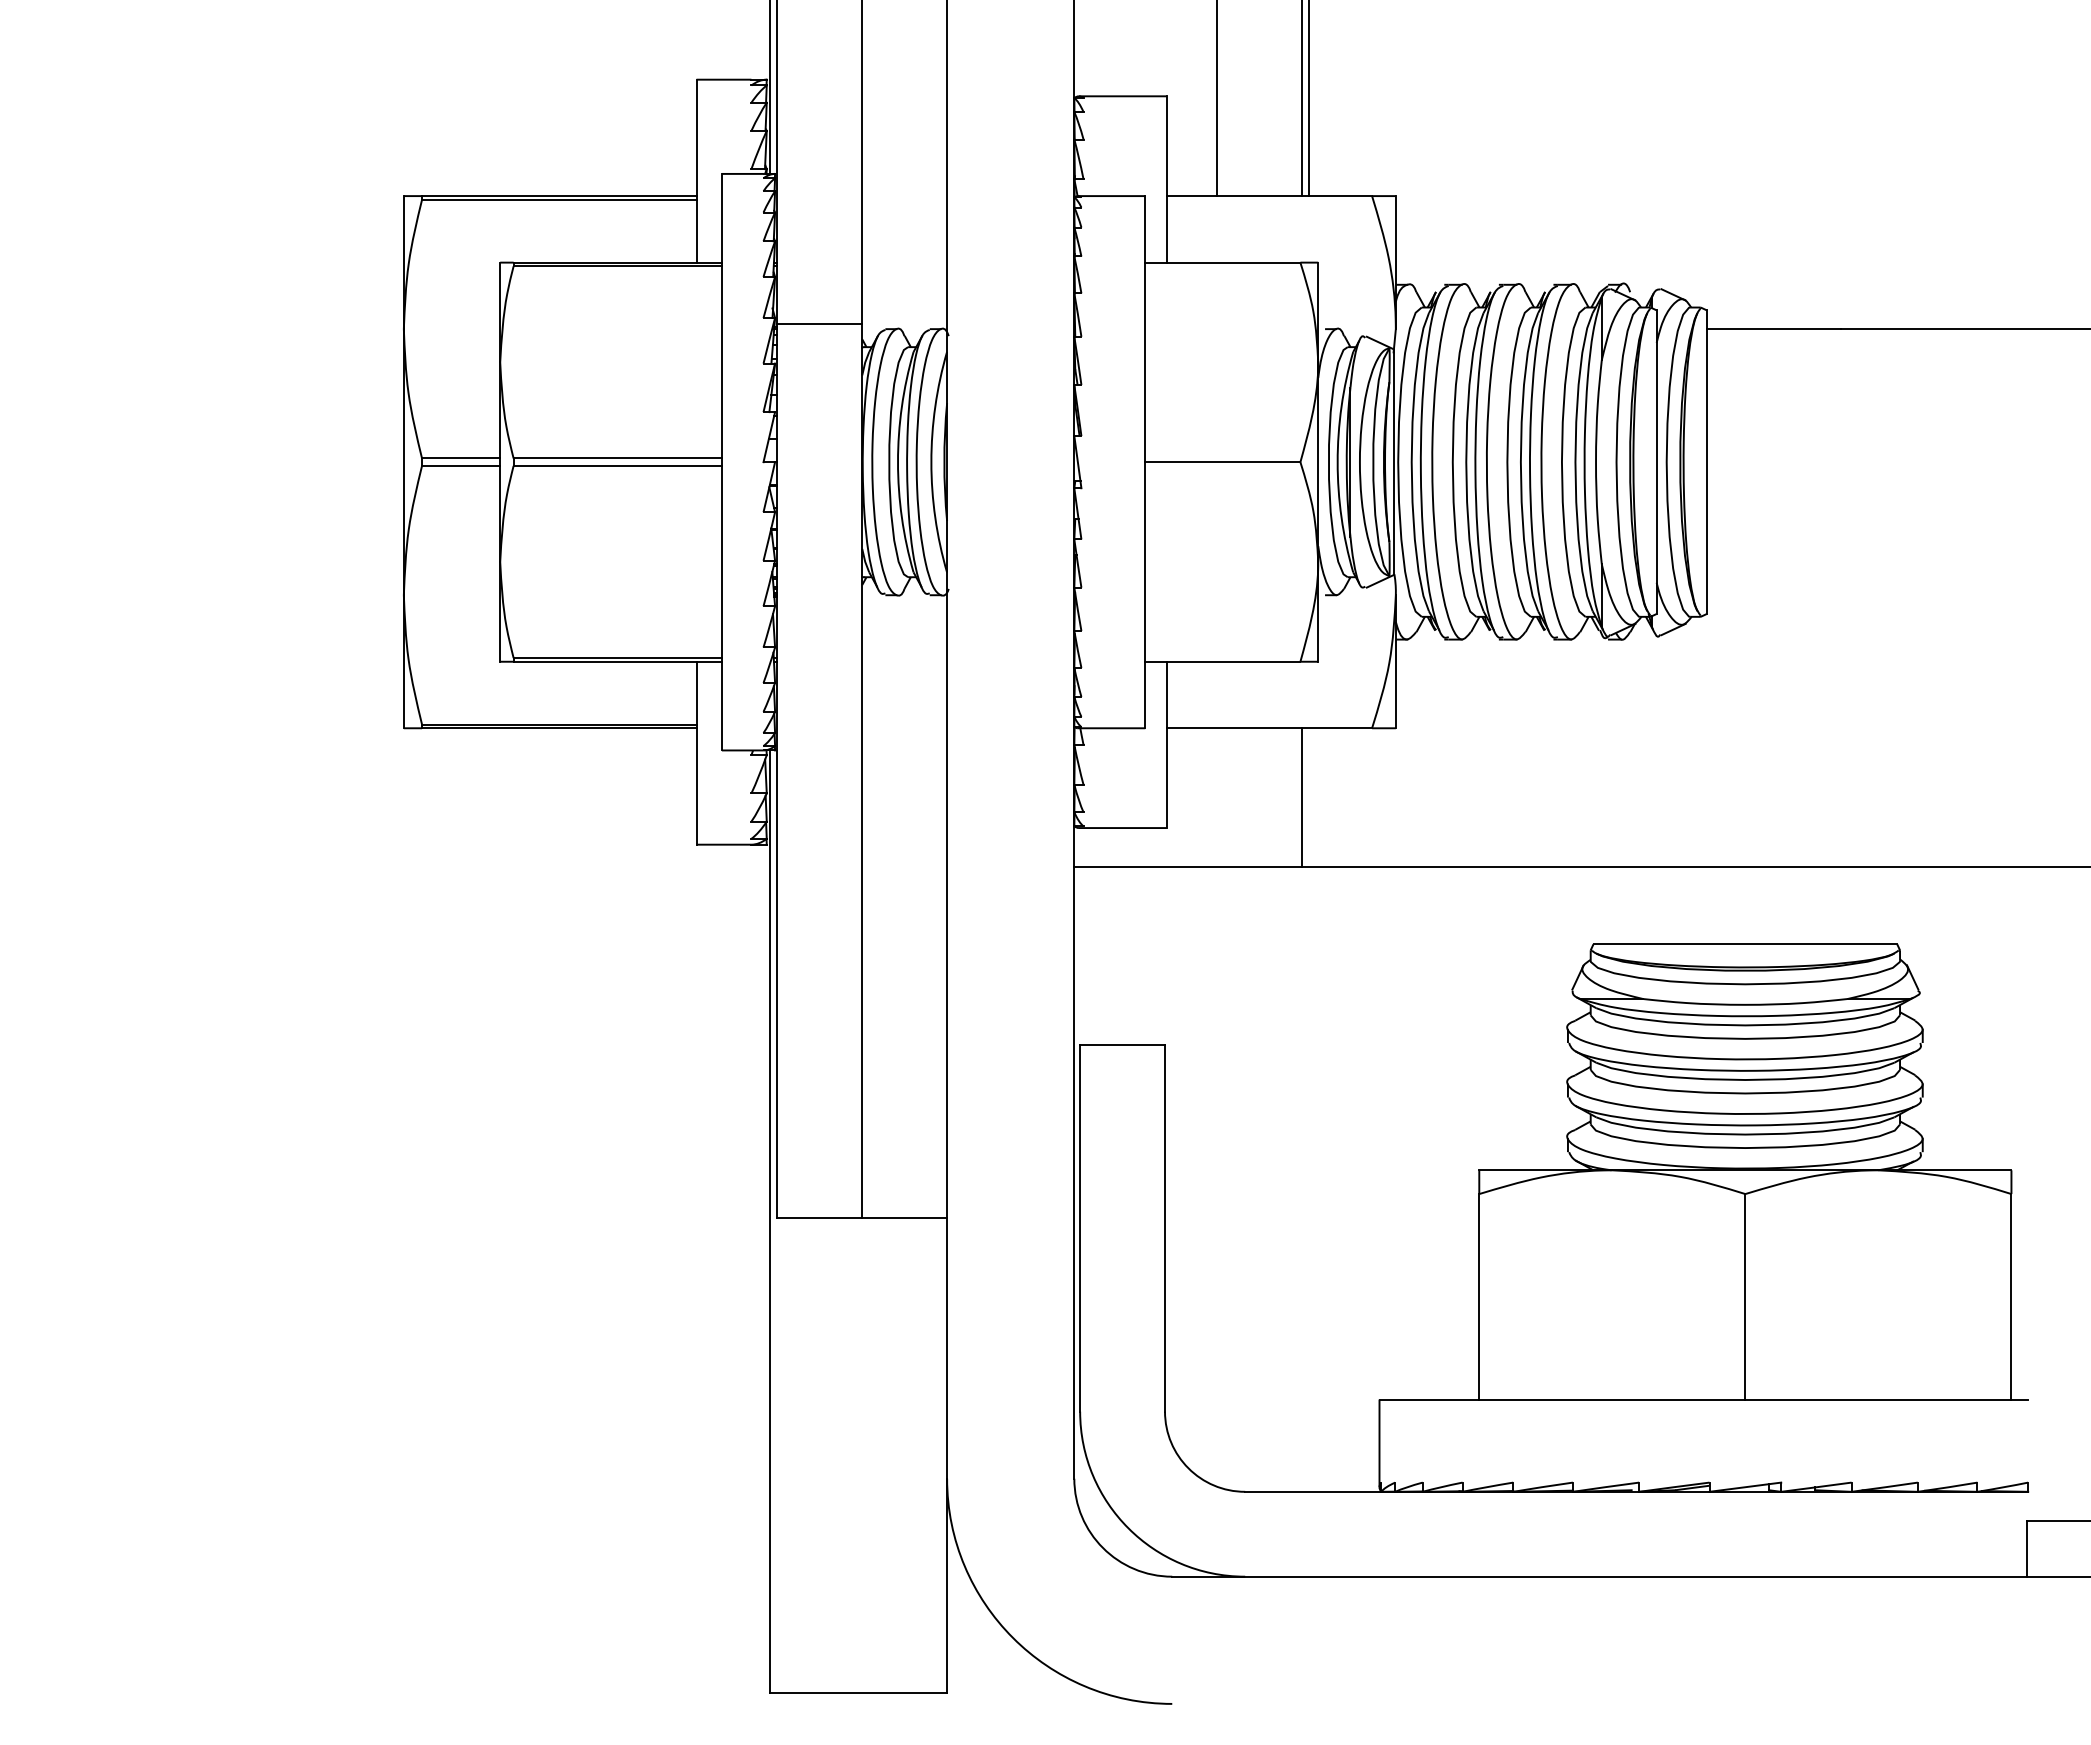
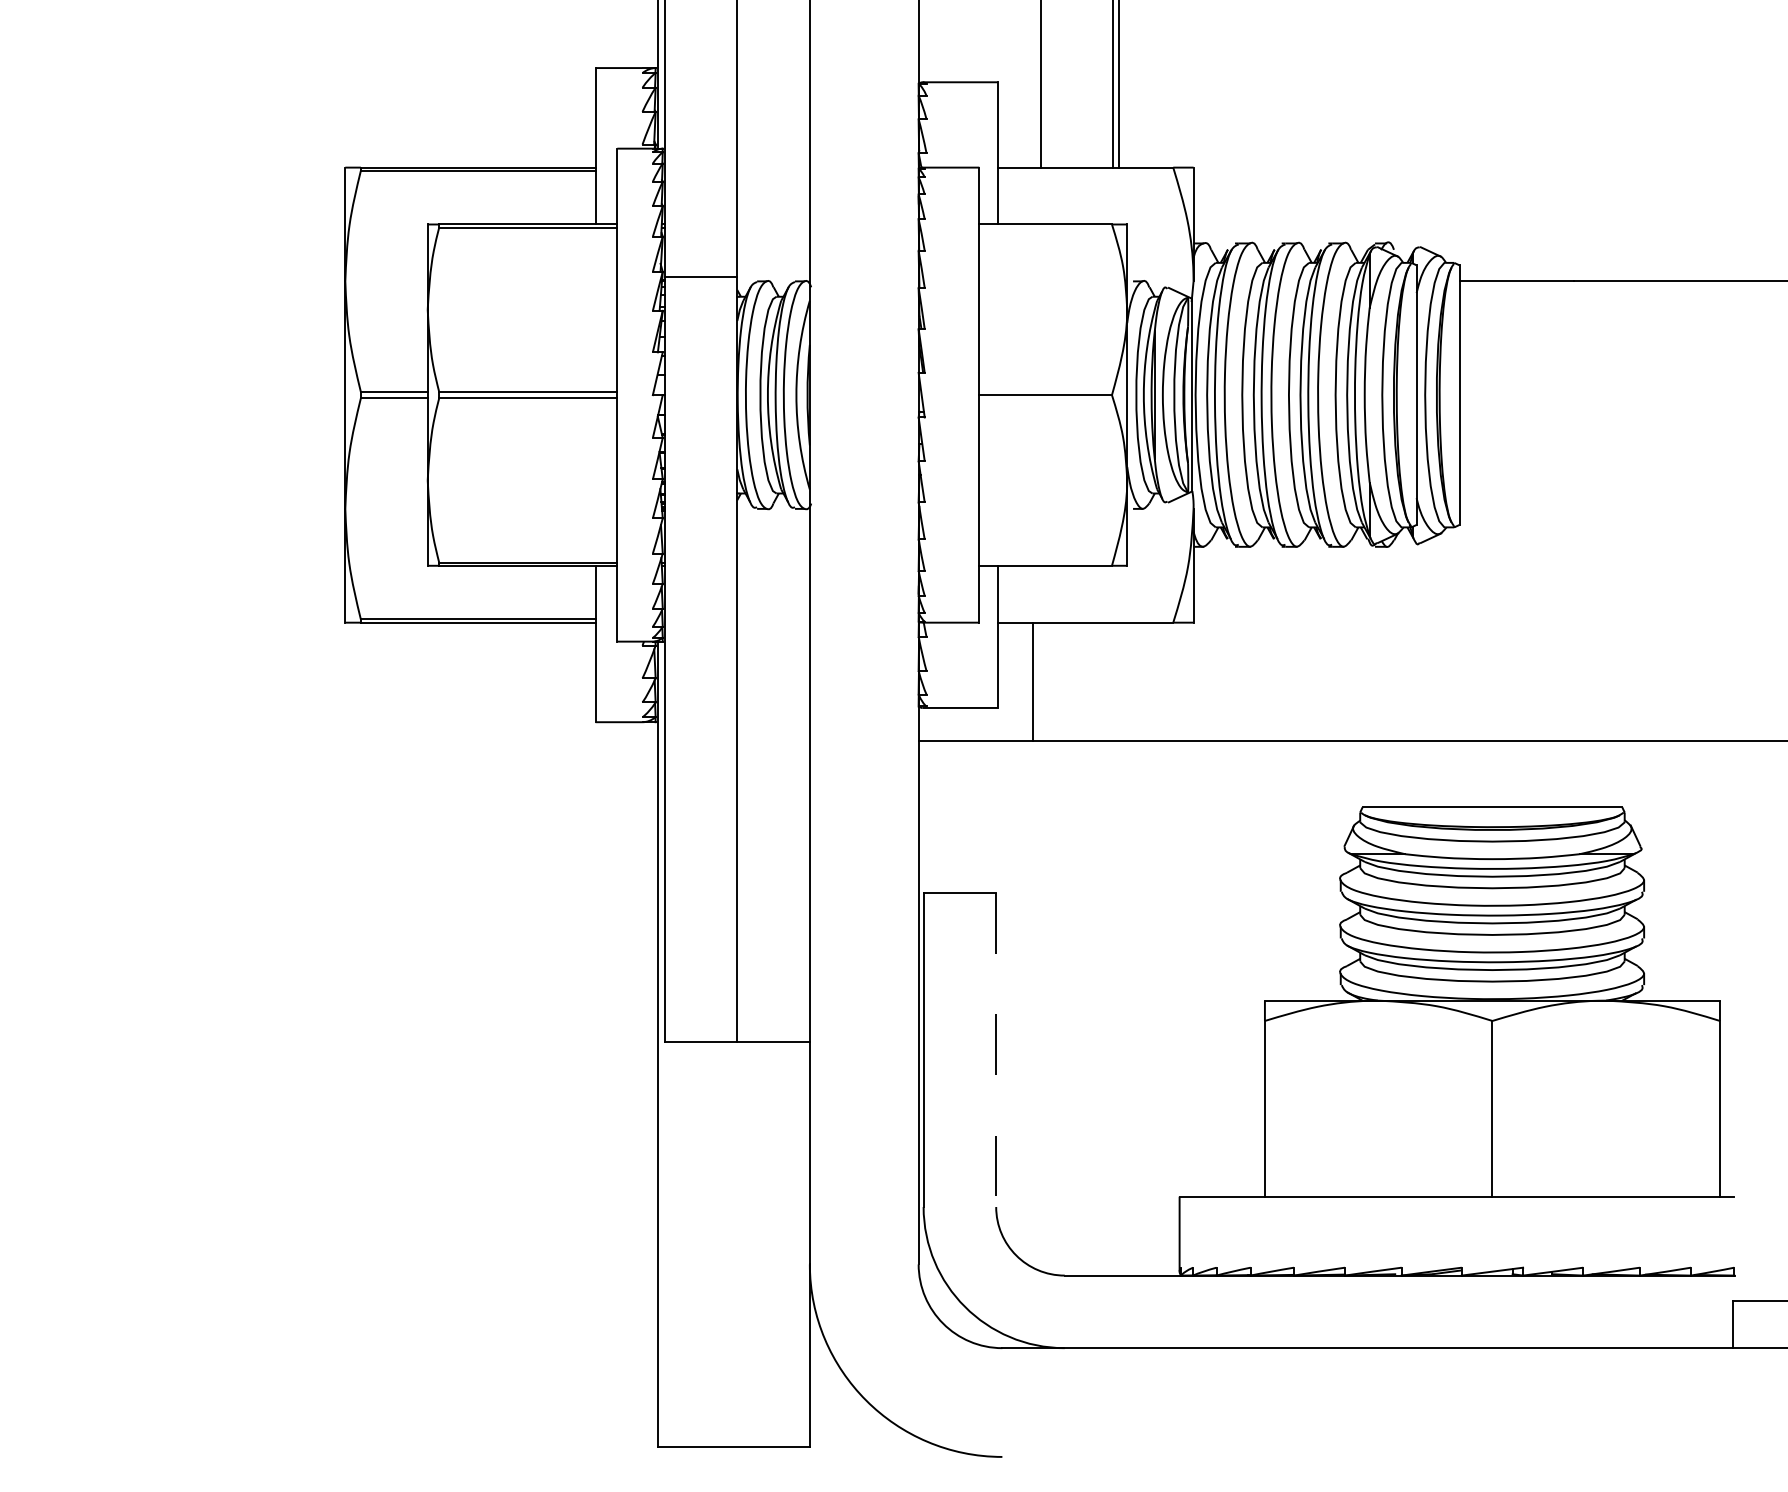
line: (1301, 797) -> (1032, 681), moved
line: (1165, 1228) -> (996, 1050), solid -> dashed

